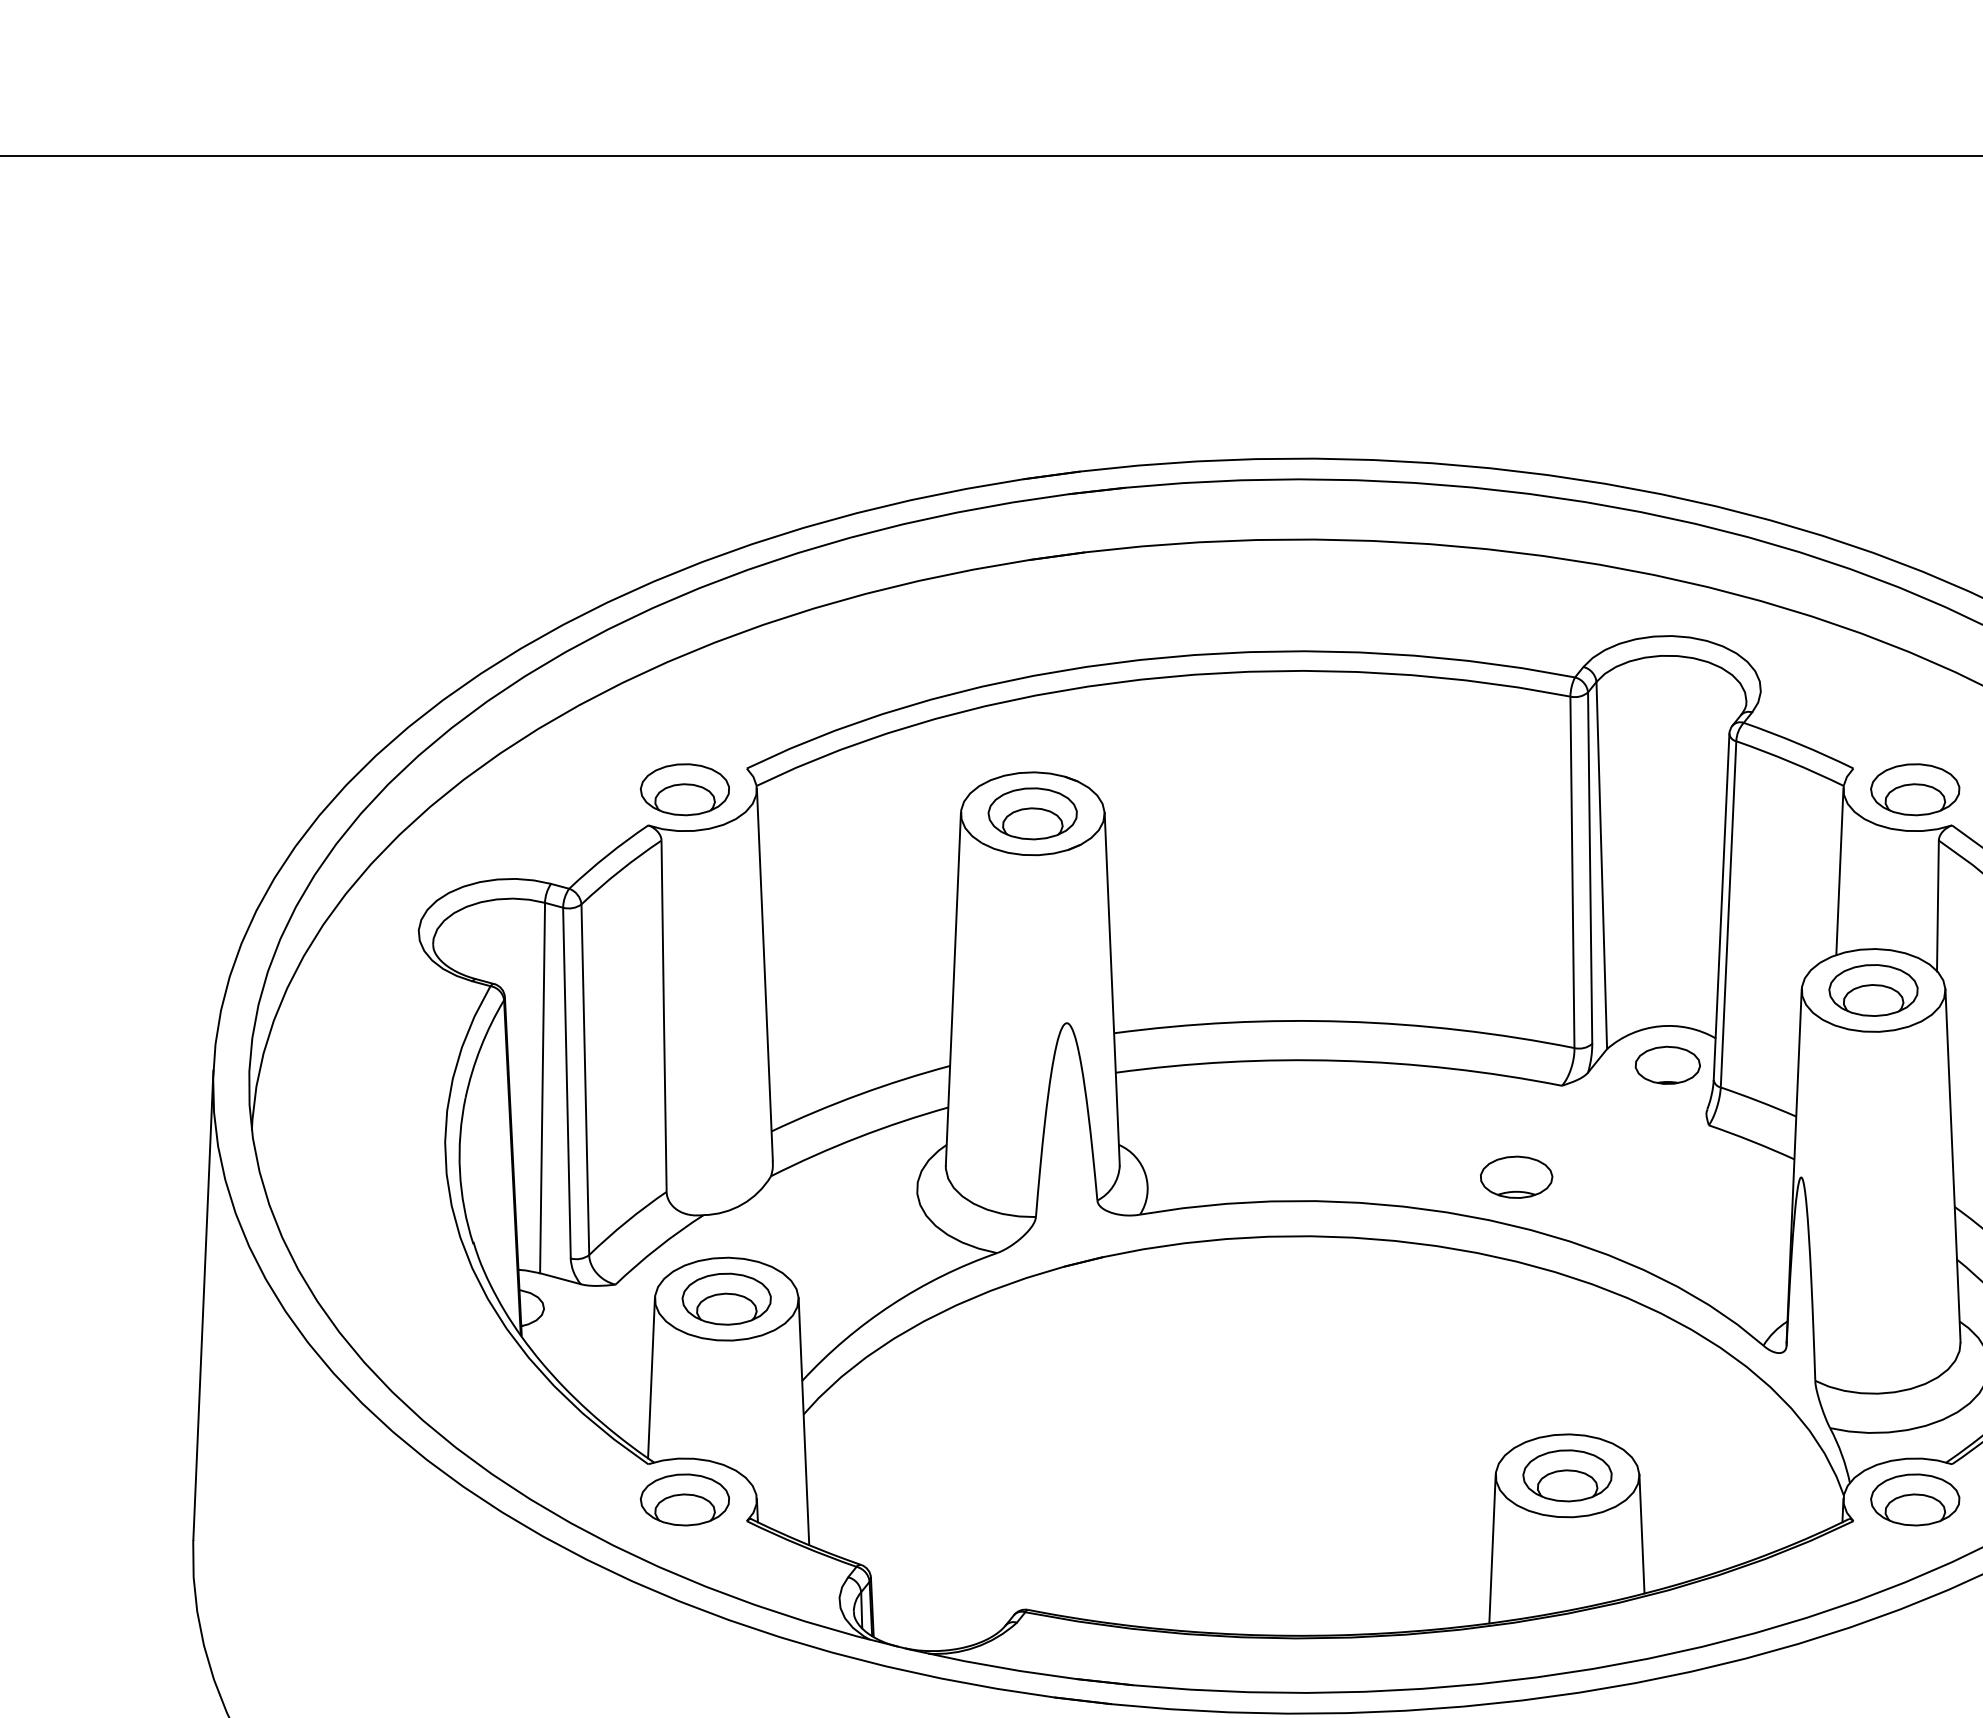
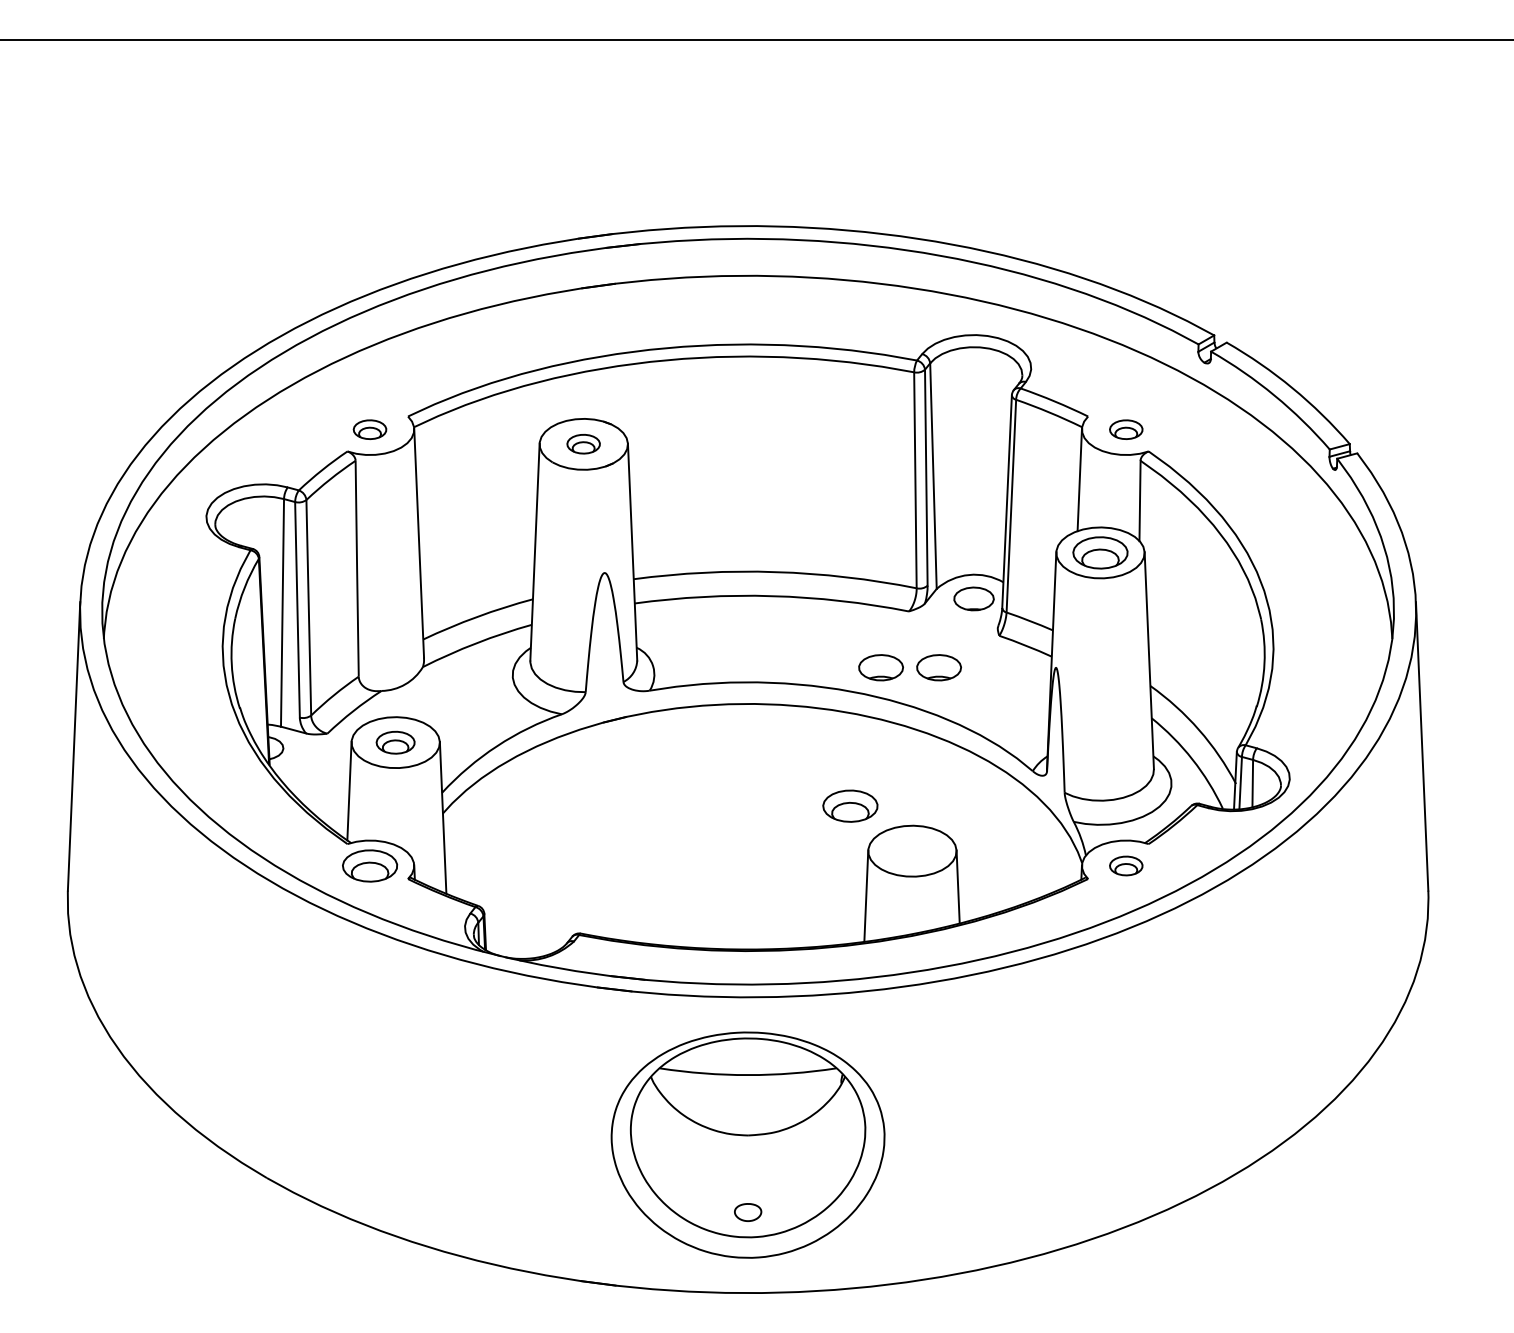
part: (684, 789) -> (369, 429), size x0.6
part: (1915, 789) -> (1126, 429), size x0.6
part: (1032, 812) -> (583, 443), size x0.6
part: (1609, 1176) -> (938, 667), added
part: (726, 1298) -> (395, 742), size x0.7
part: (1567, 1474) -> (850, 805), moved
part: (1915, 1499) -> (1126, 865), size x0.6

